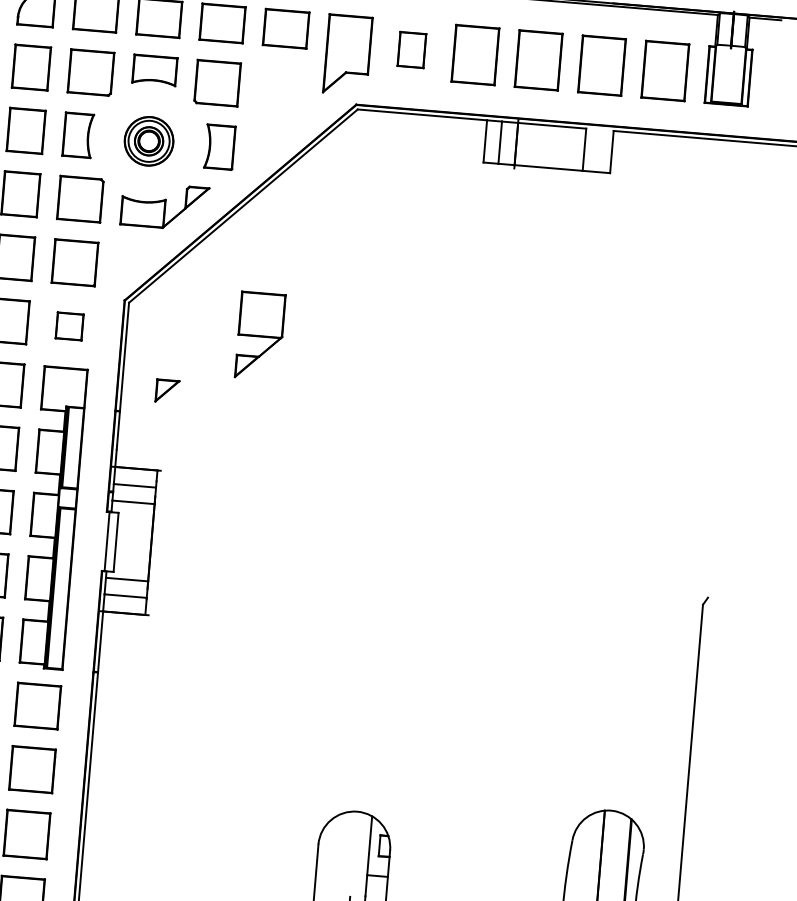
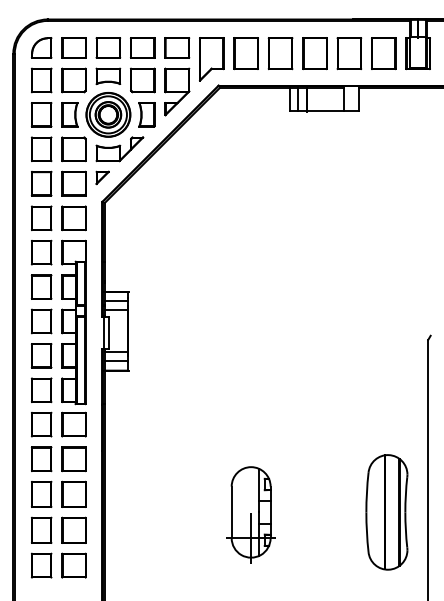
part: (410, 49) -> (245, 53), size x1.67
part: (149, 140) -> (108, 114), size x1.67
part: (68, 326) -> (73, 218), size x1.67
part: (260, 335) -> (177, 91), moved
part: (167, 390) -> (102, 177), moved

